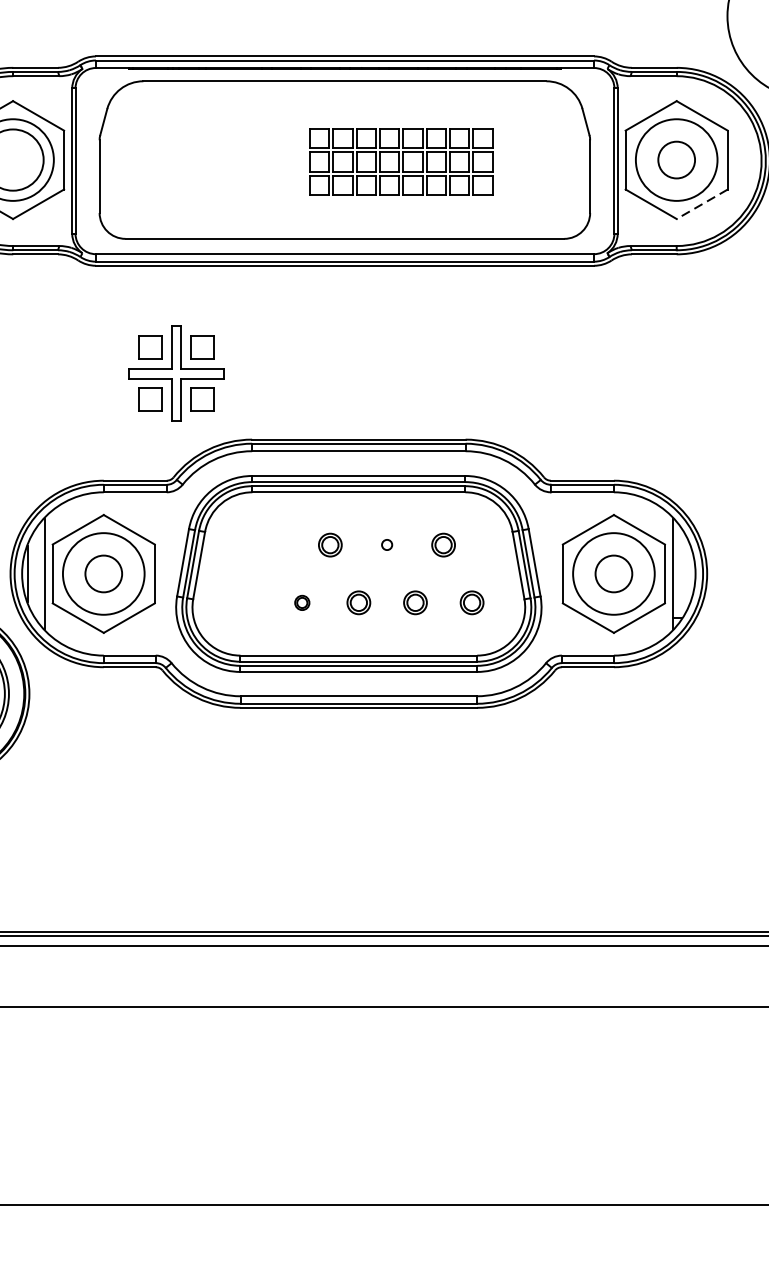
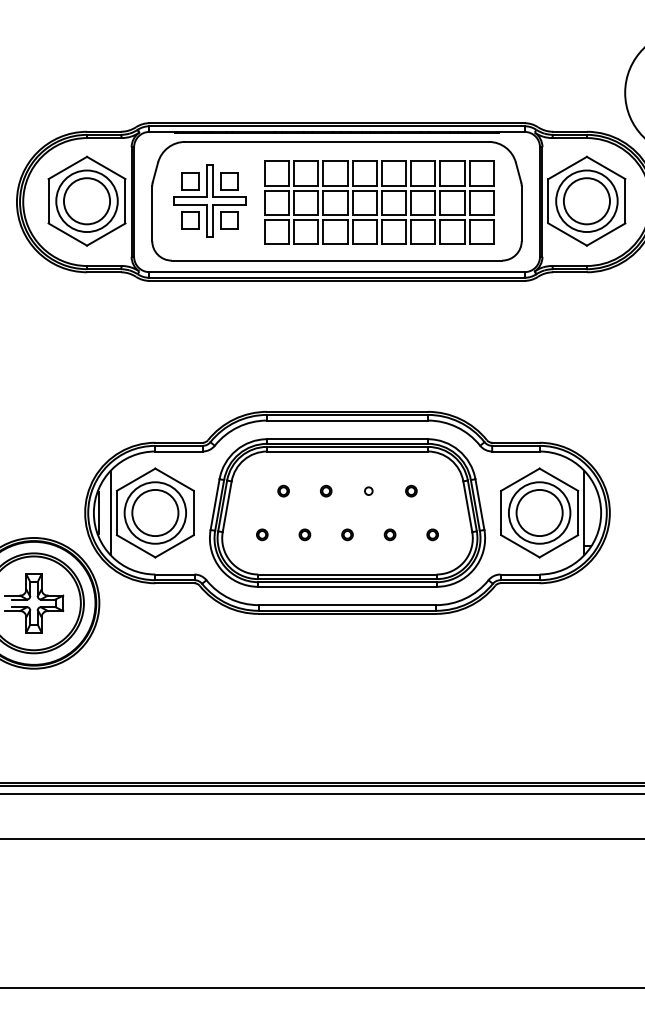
circle: (676, 160) -> (586, 201), size x1.67
part: (401, 161) -> (379, 202), size x1.67
line: (701, 204) -> (605, 234), dashed -> solid
part: (175, 372) -> (209, 200), moved
part: (273, 544) -> (283, 490), added
part: (330, 544) -> (326, 490), size x0.62
part: (443, 544) -> (411, 490), size x0.62
circle: (103, 573) -> (155, 512), size x1.67
circle: (613, 573) -> (539, 512), size x1.67
part: (245, 602) -> (262, 534), added
part: (358, 602) -> (347, 534), size x0.62
part: (414, 602) -> (389, 534), size x0.62
part: (471, 602) -> (432, 534), size x0.62

